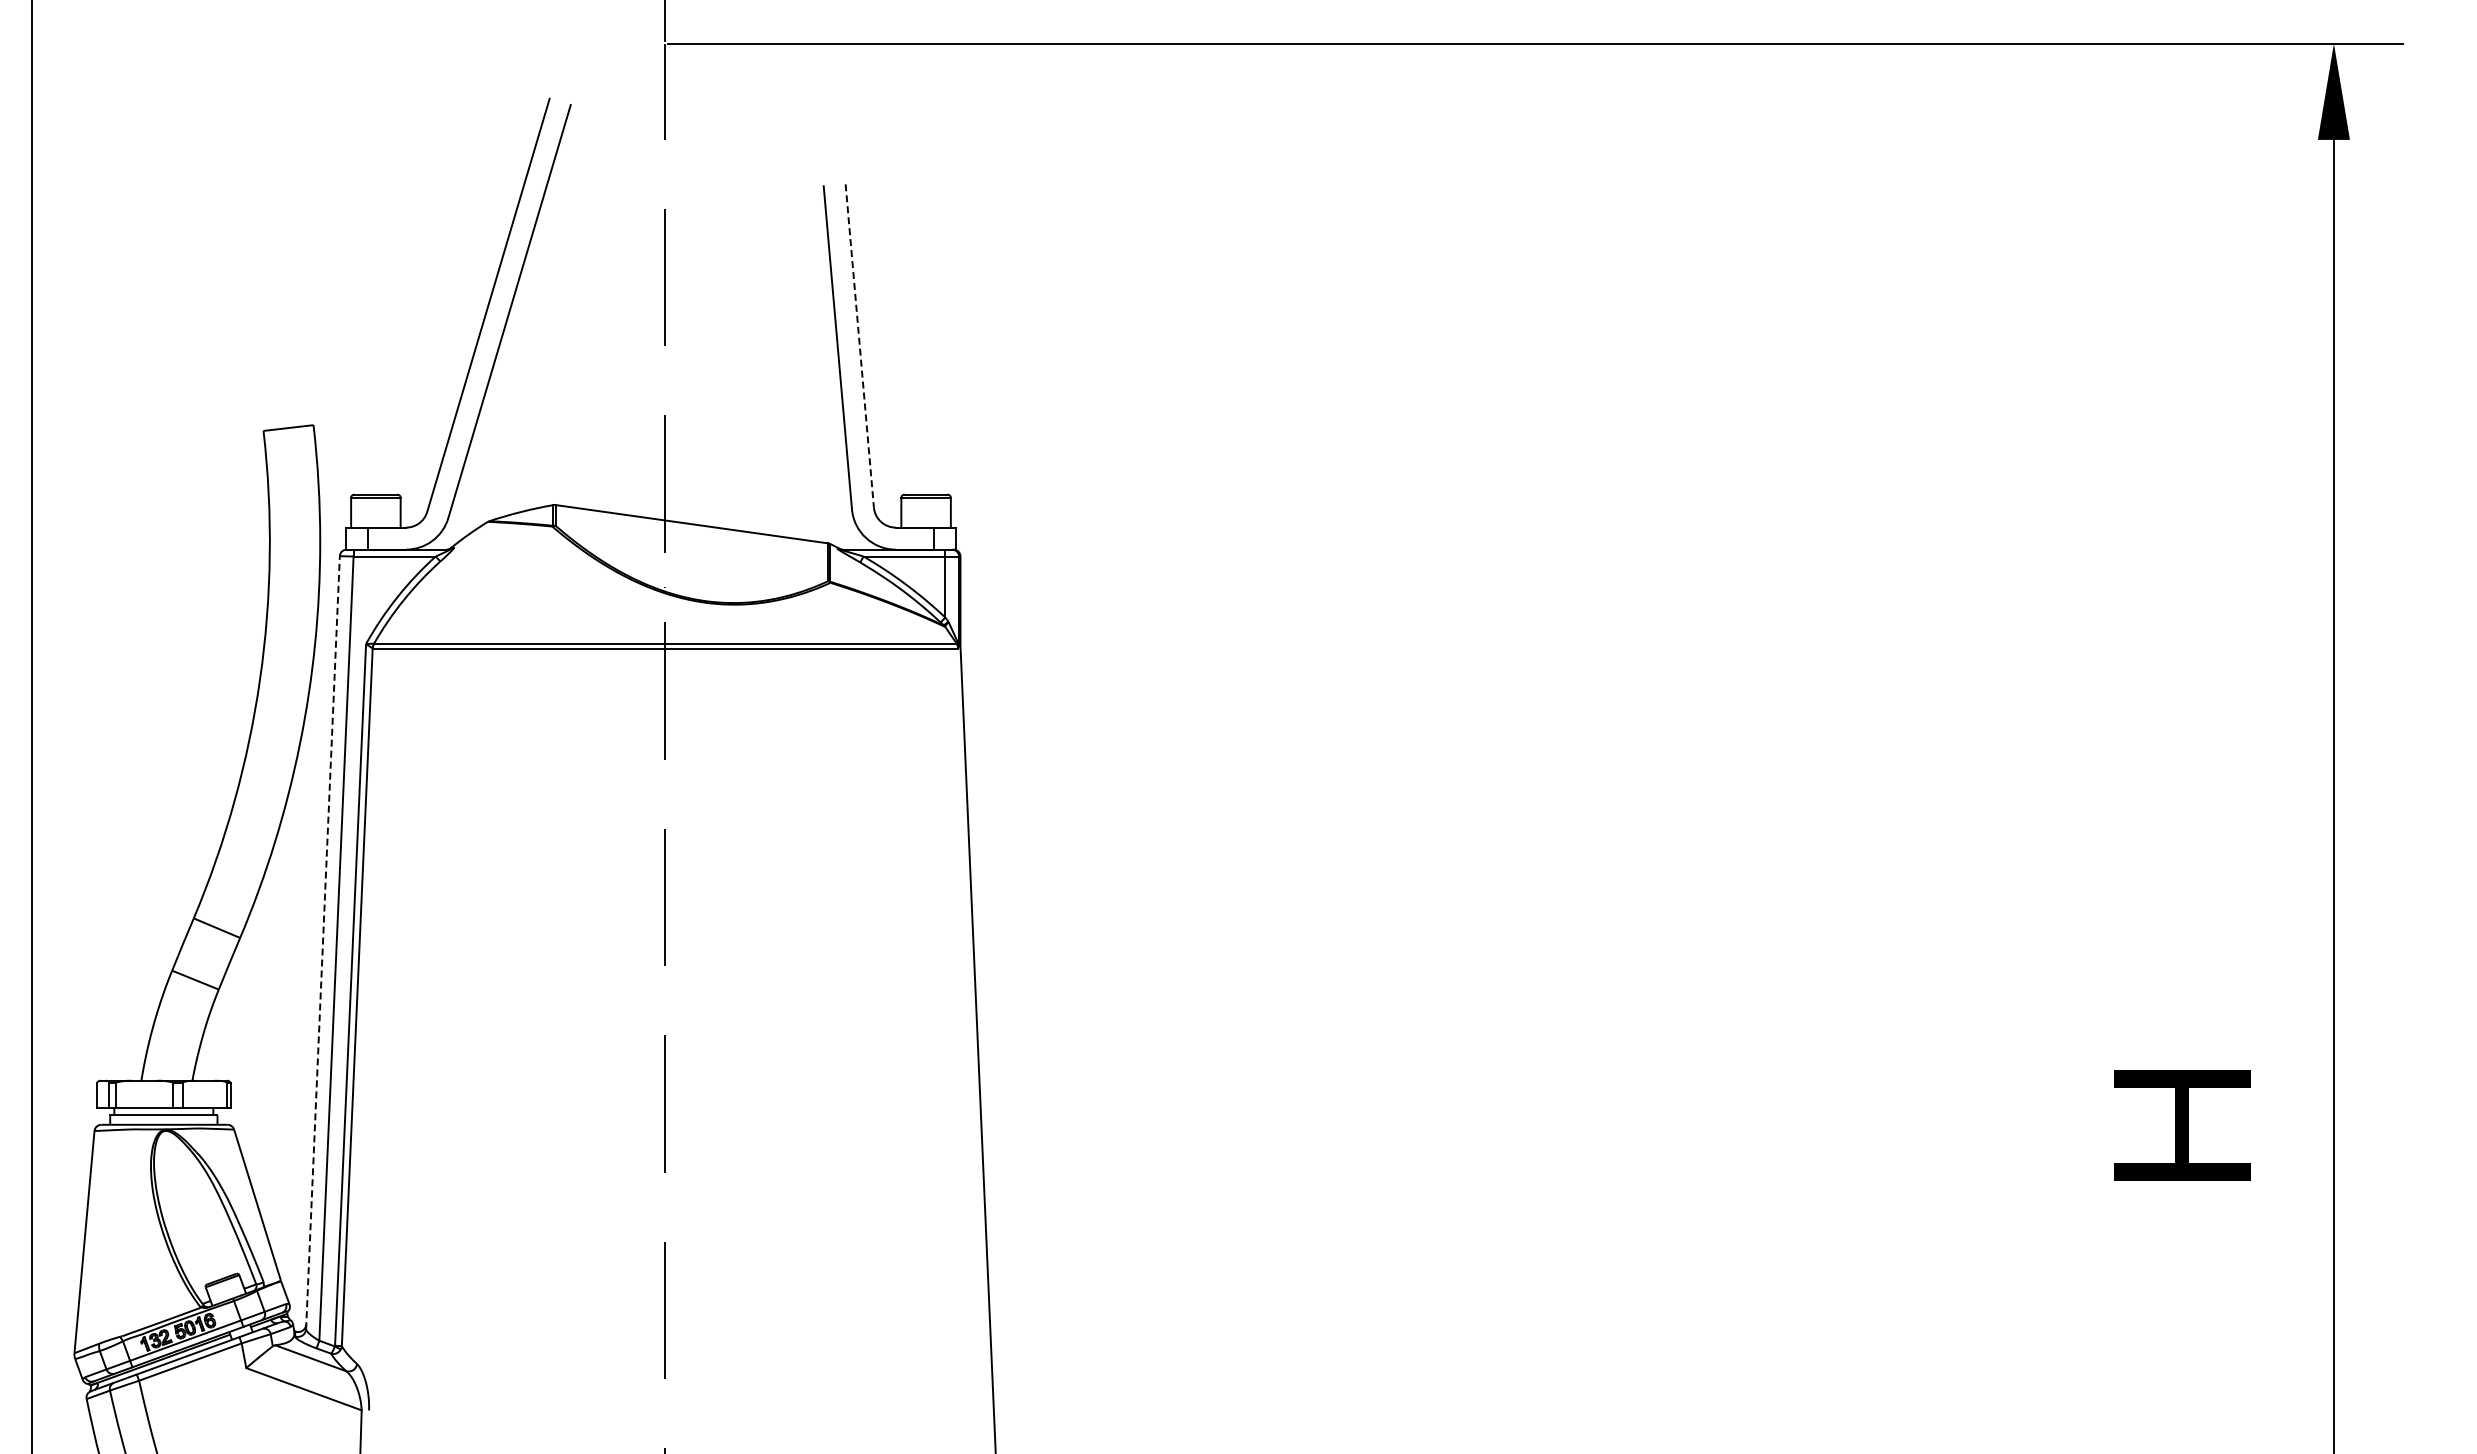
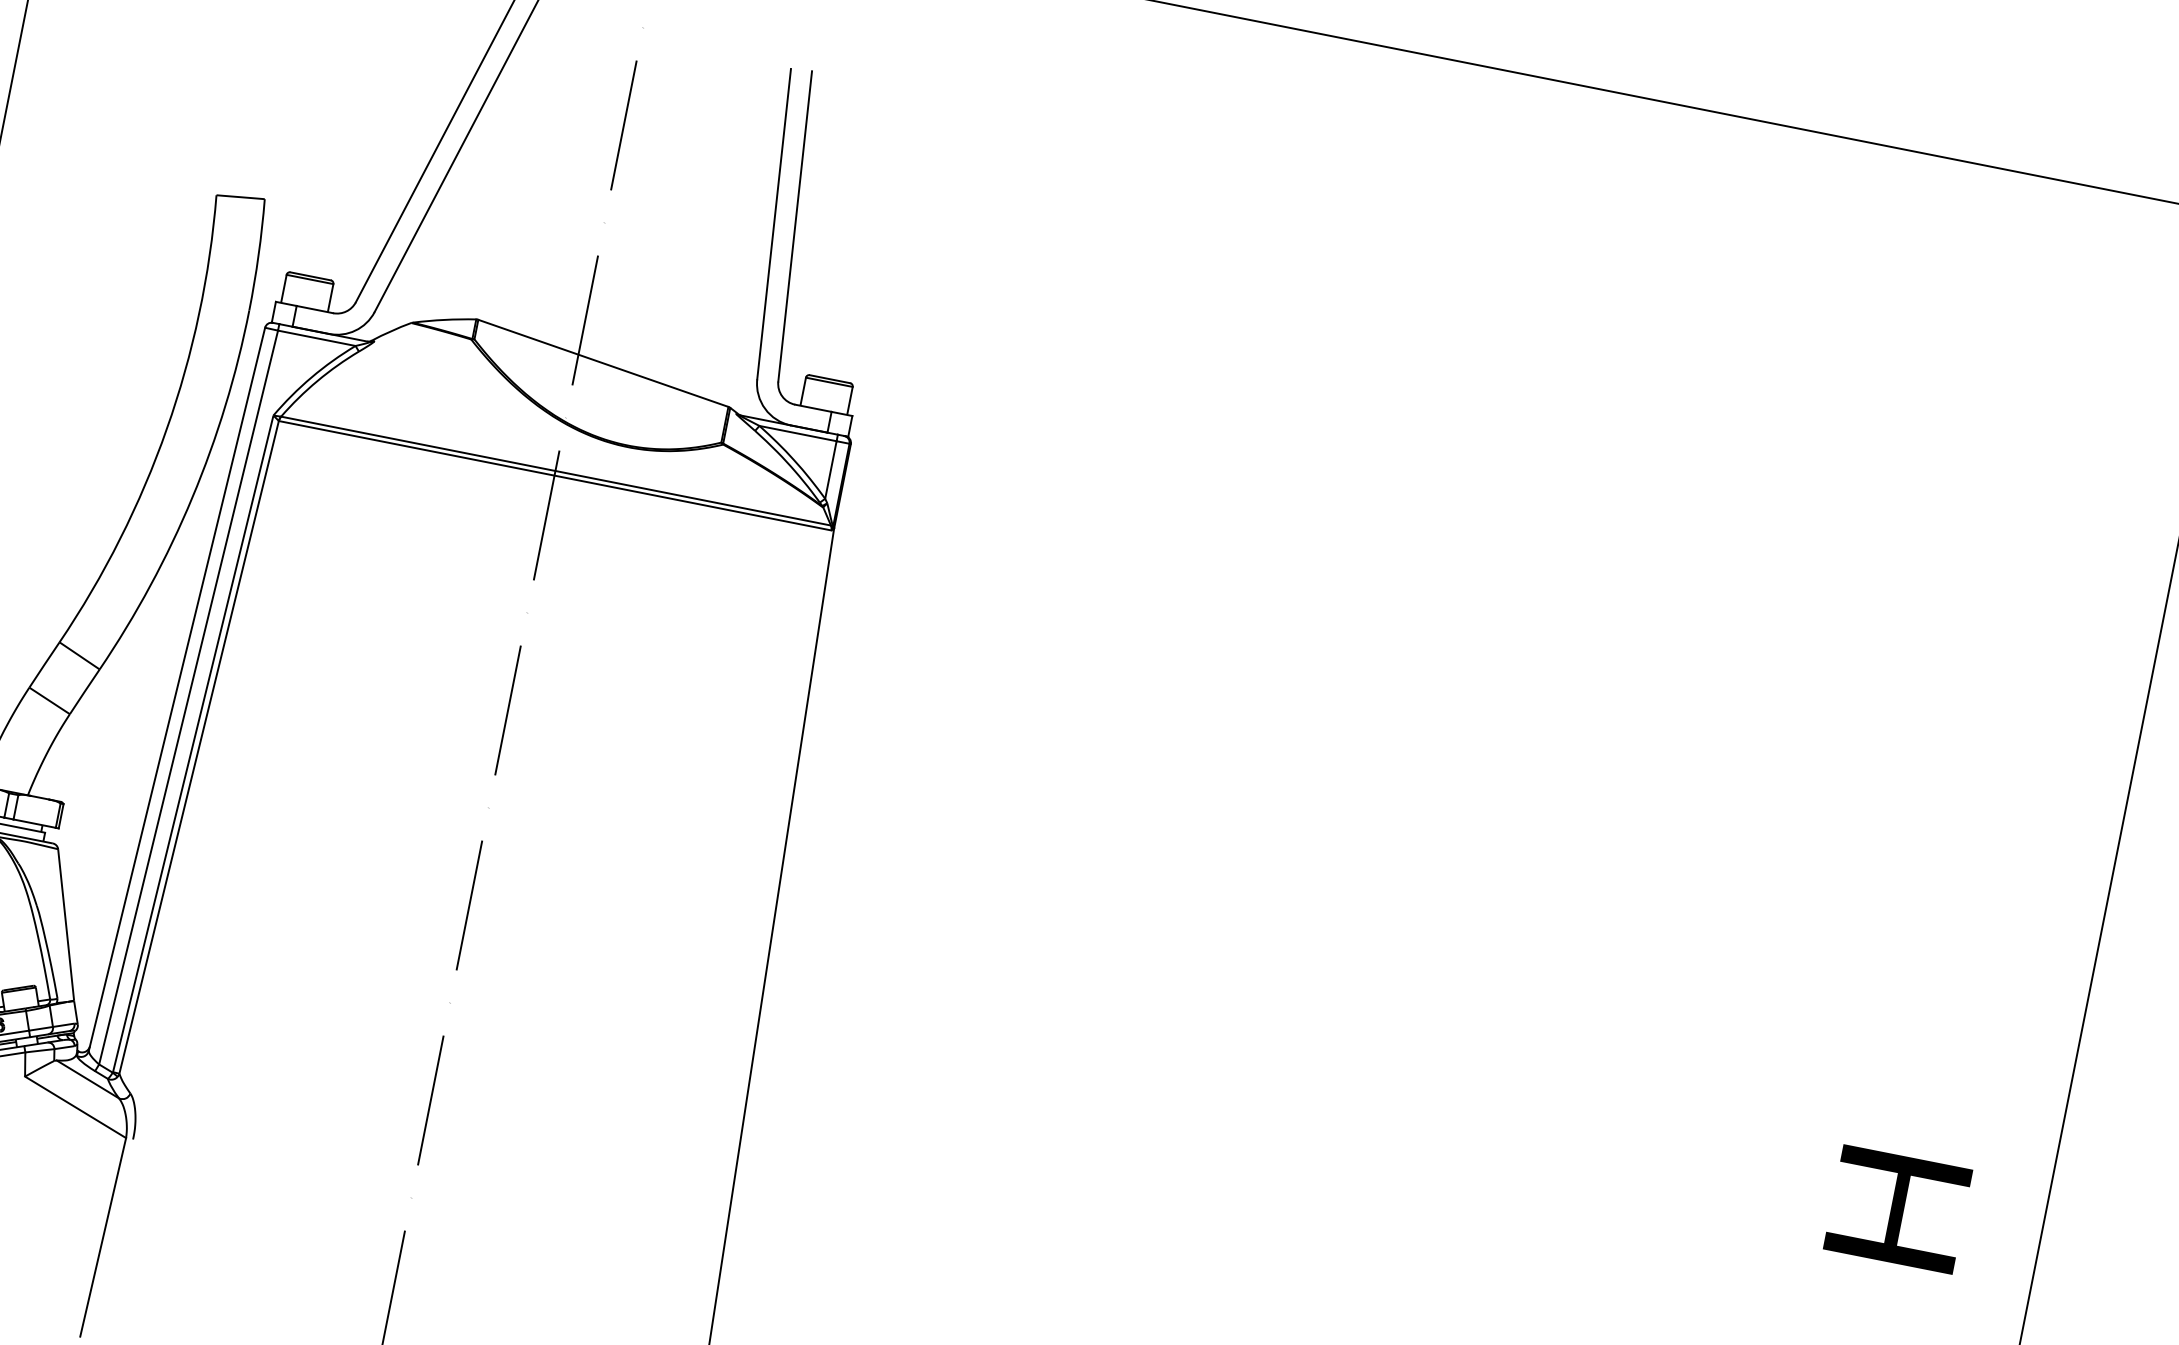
line: (859, 346) -> (794, 226), dashed -> solid
line: (322, 942) -> (176, 689), dashed -> solid

